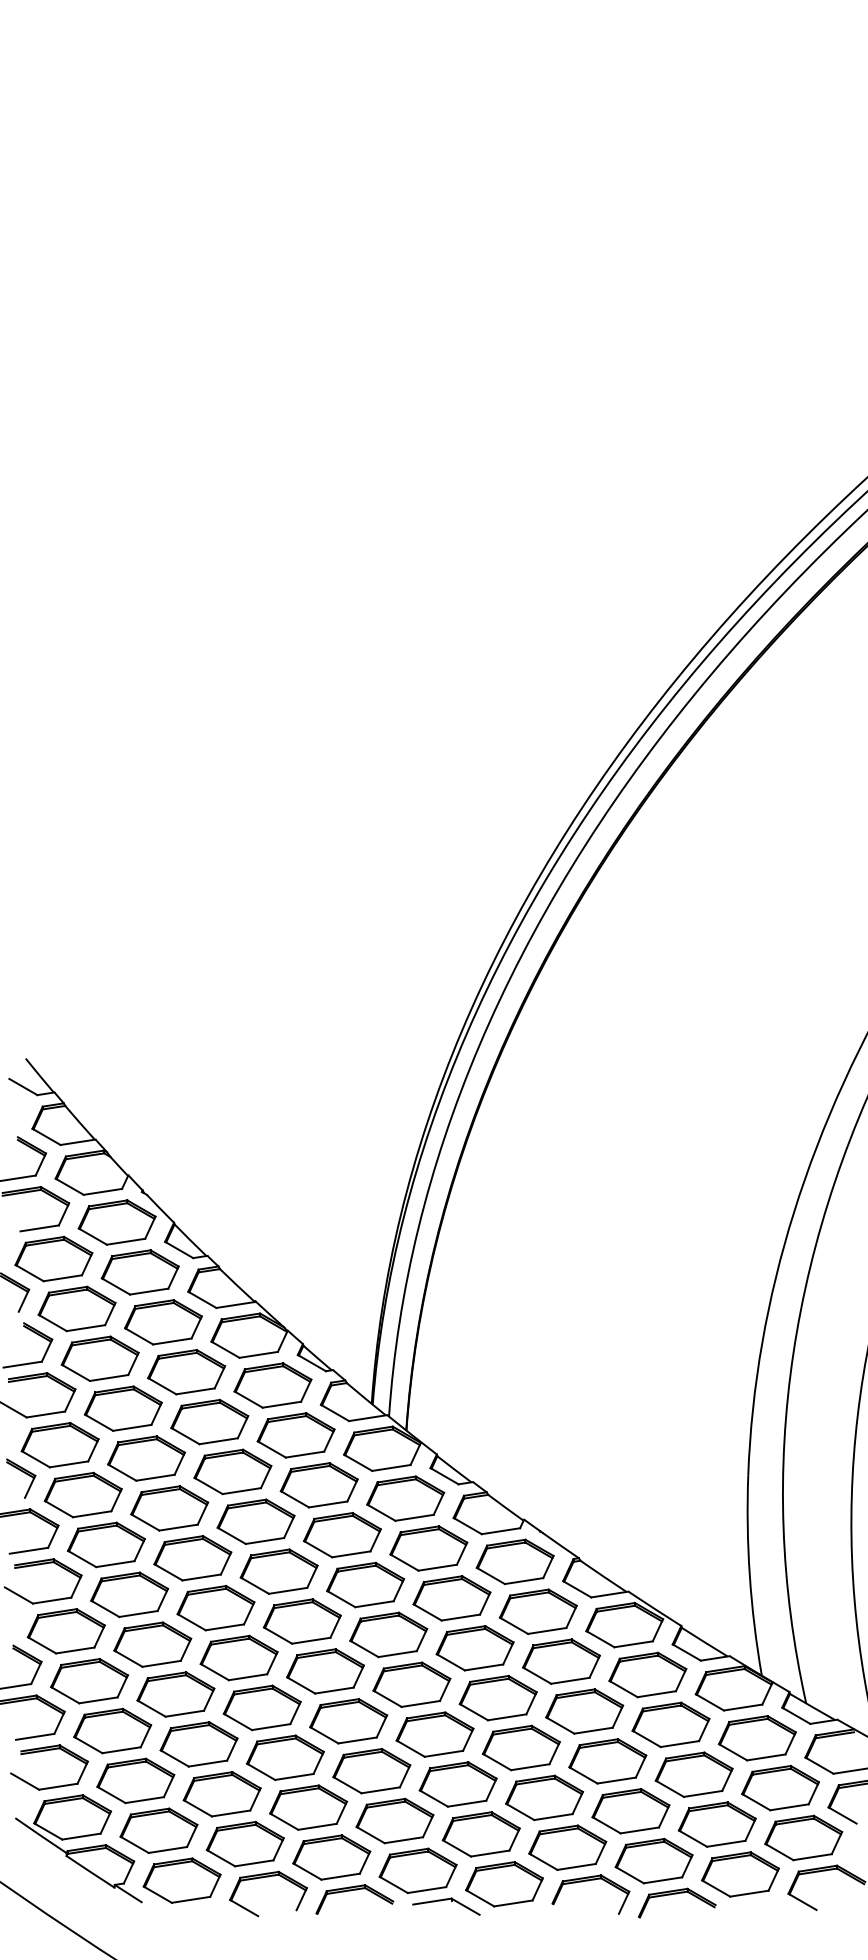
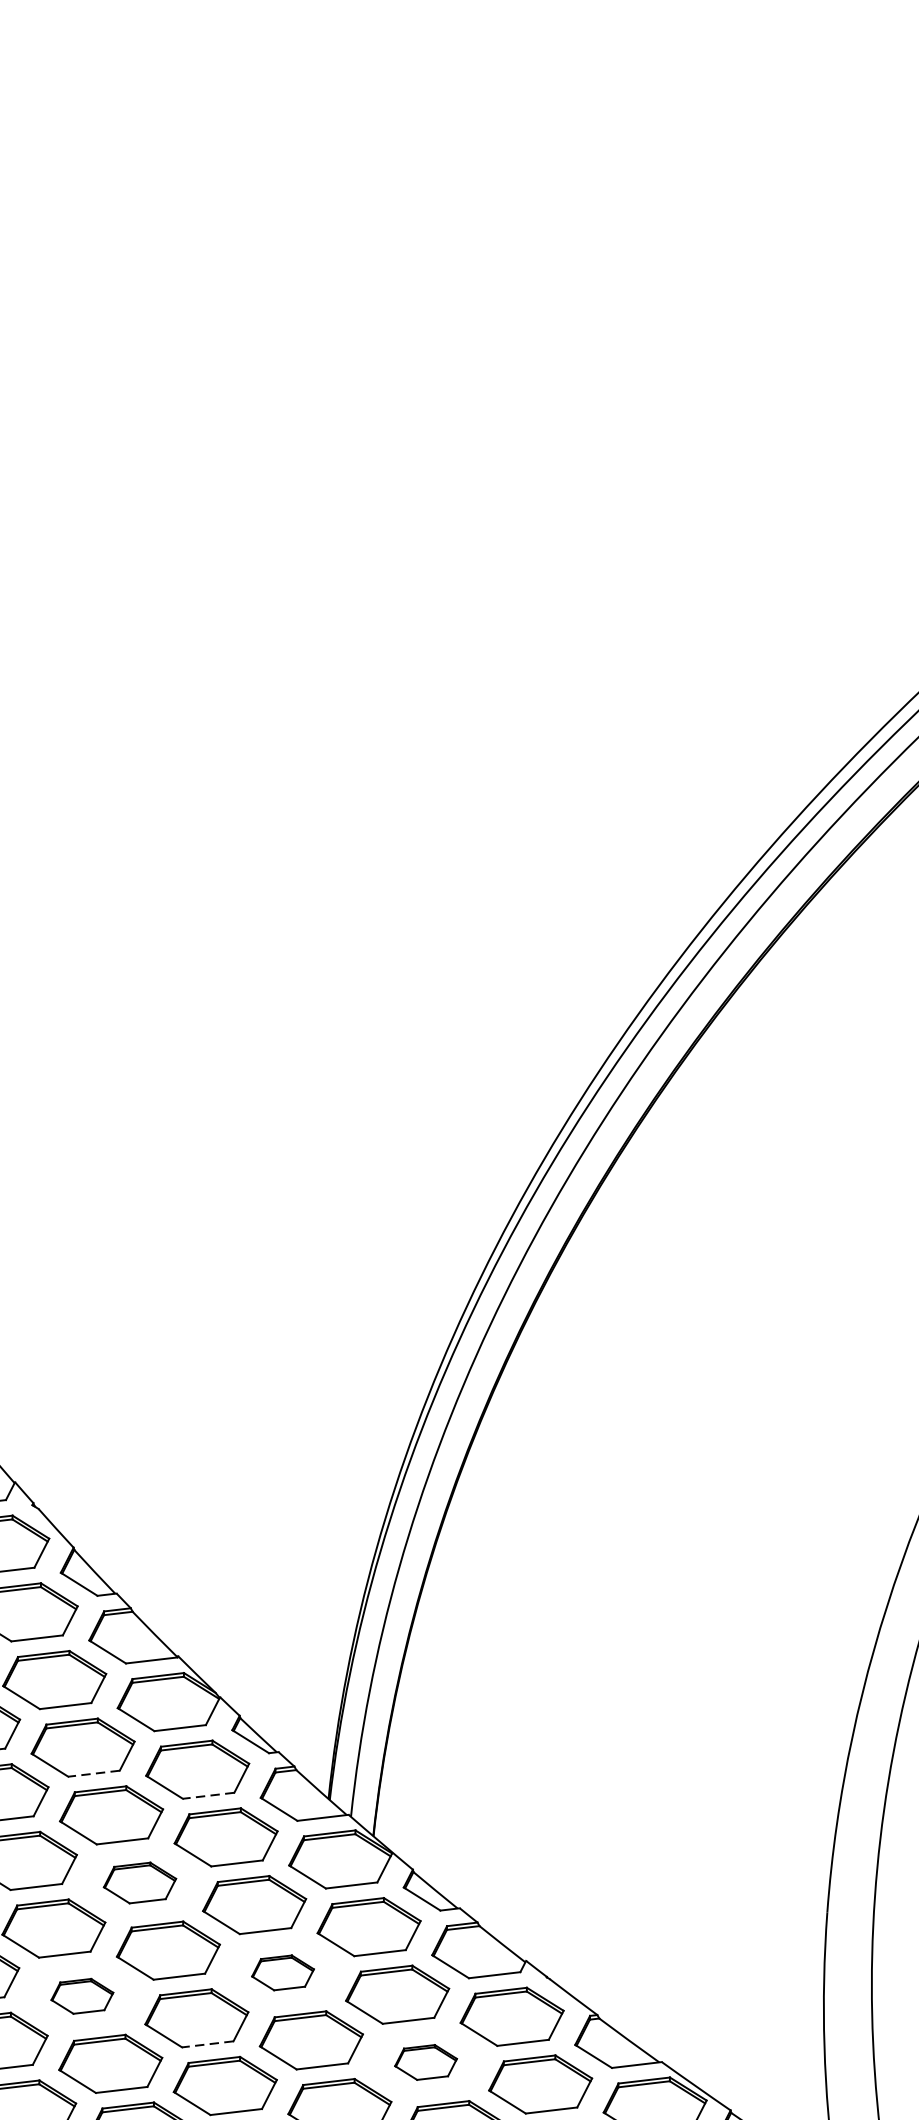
line: (195, 1391) -> (94, 1773), solid -> dashed
line: (281, 1404) -> (208, 1795), solid -> dashed
part: (232, 1471) -> (139, 1882), size x0.7
part: (342, 1535) -> (283, 1973), size x0.6
part: (192, 1558) -> (81, 1996), size x0.6
line: (287, 1590) -> (207, 2043), solid -> dashed
part: (451, 1598) -> (425, 2062), size x0.6

